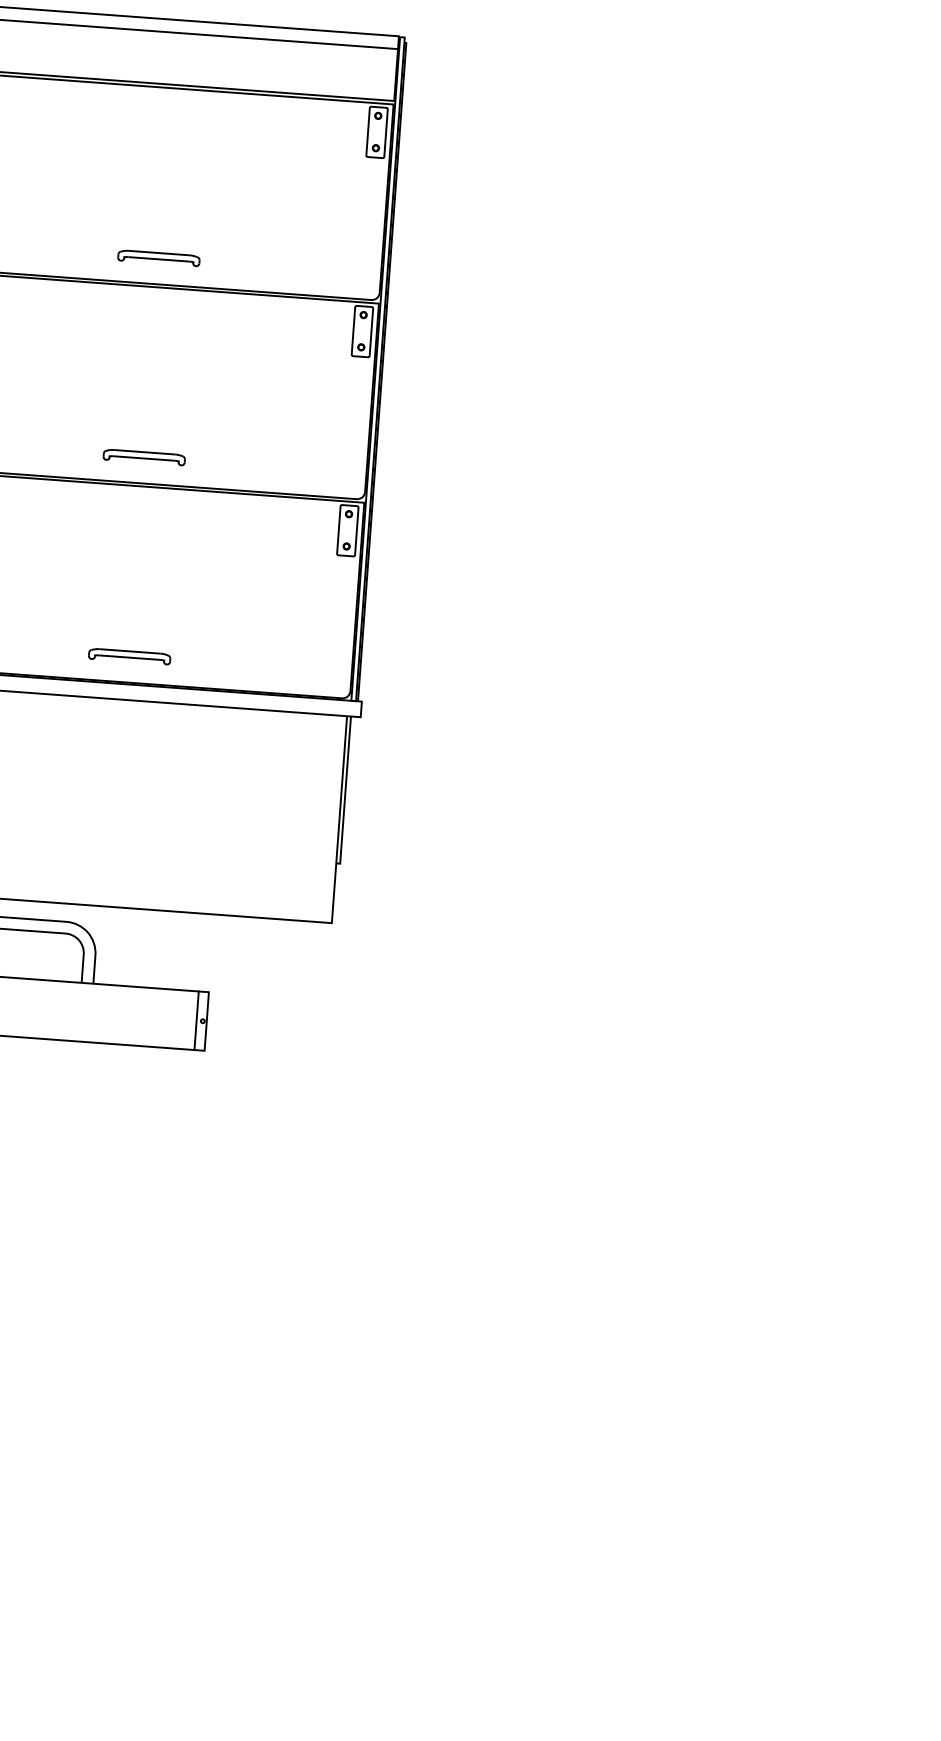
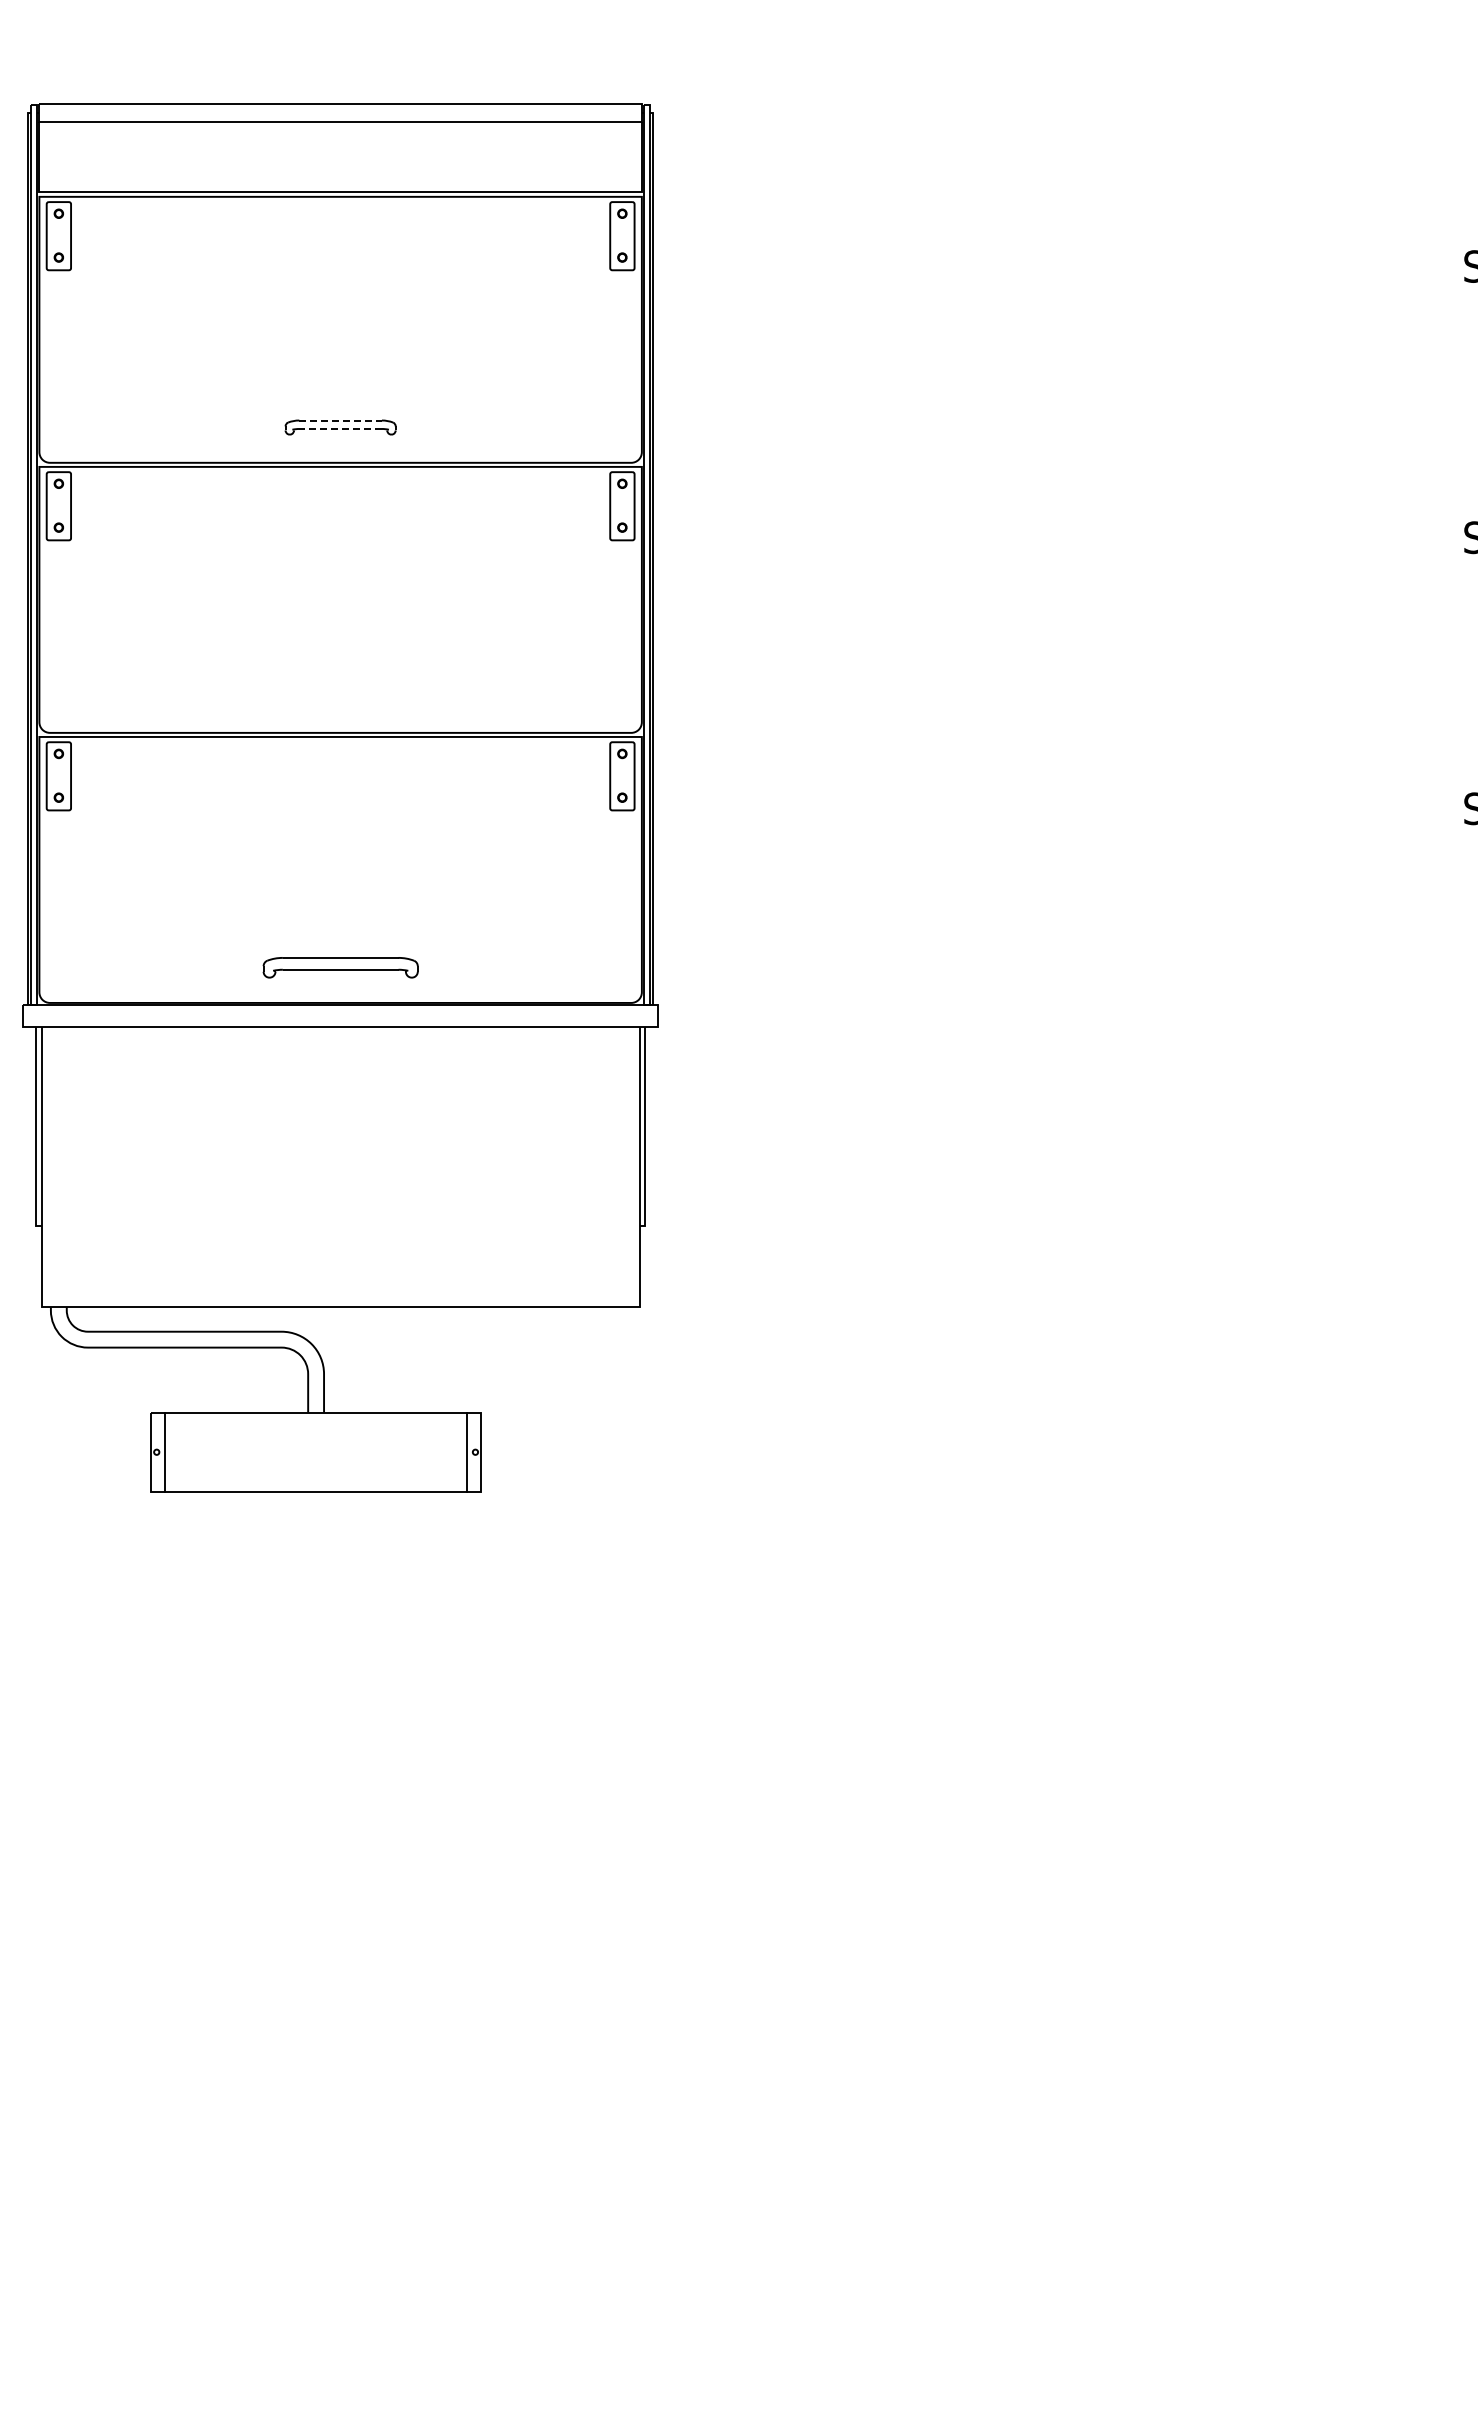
line: (159, 253) -> (341, 420), solid -> dashed
line: (158, 258) -> (340, 428), solid -> dashed
part: (144, 457) -> (340, 697), removed
part: (129, 656) -> (340, 967), size x1.4

